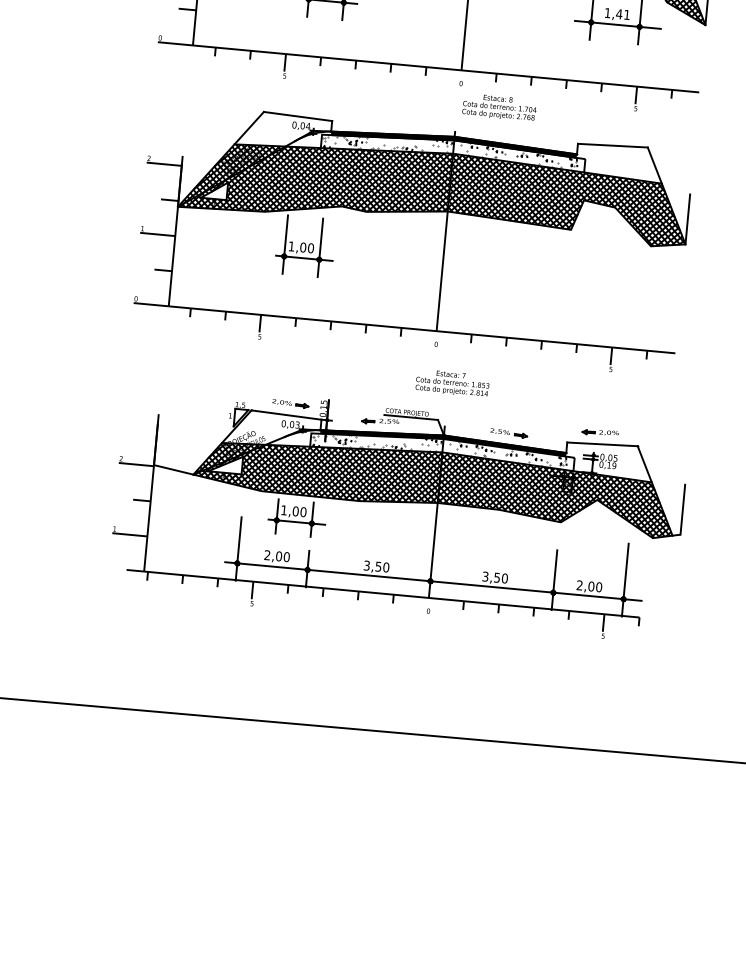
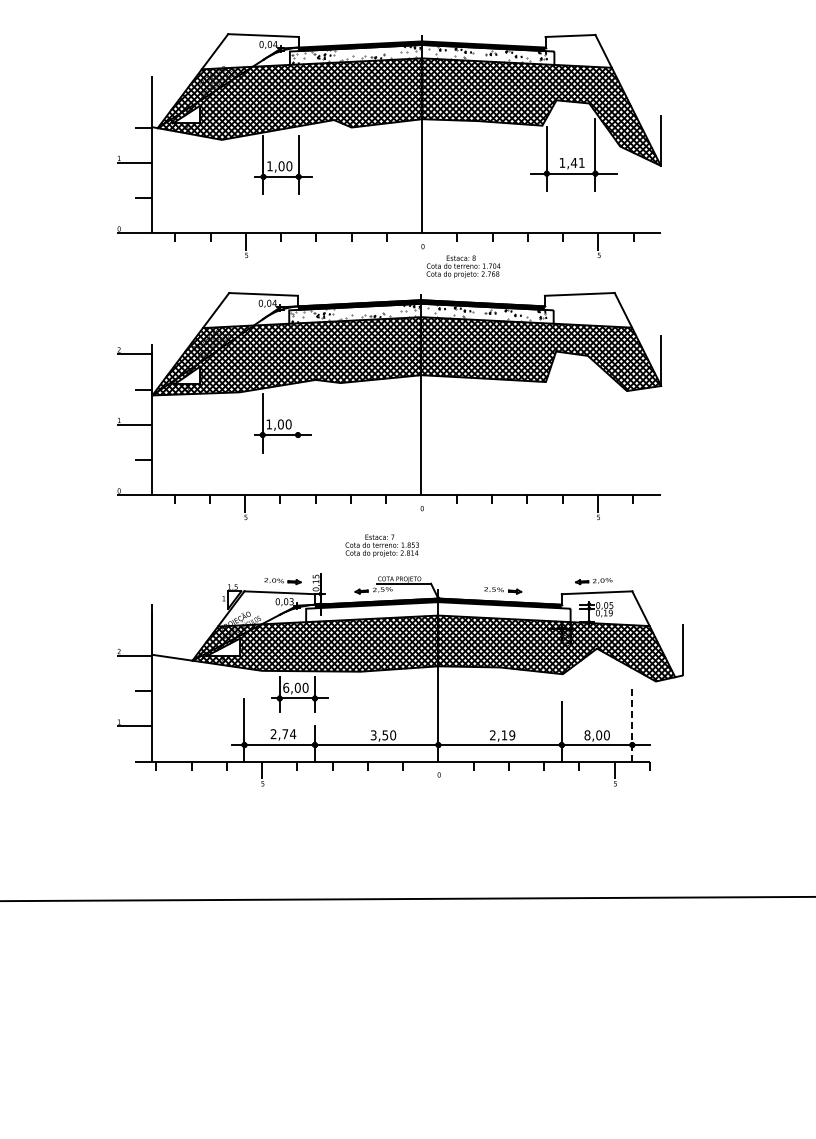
line: (320, 247) -> (298, 422), removed
text: (451, 382) -> (381, 545), moved
hatch: (439, 448) -> (435, 611), removed
text: (284, 510) -> (286, 687), 1,00 -> 6,00
text: (283, 557) -> (289, 734), 2,00 -> 2,74
text: (495, 577) -> (502, 735), 3,50 -> 2,19
line: (625, 579) -> (632, 725), solid -> dashed
text: (579, 585) -> (587, 735), 2,00 -> 8,00

